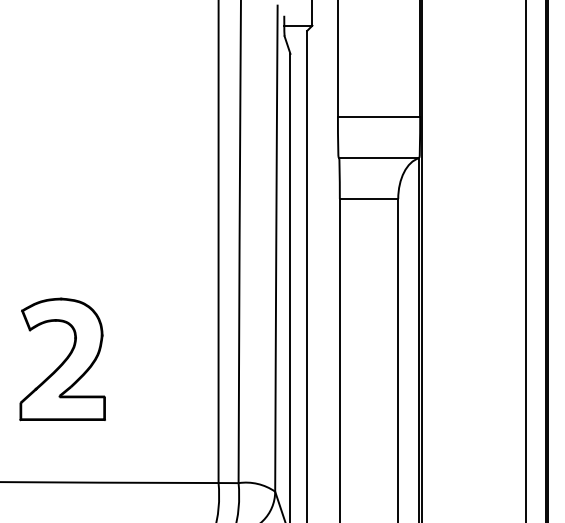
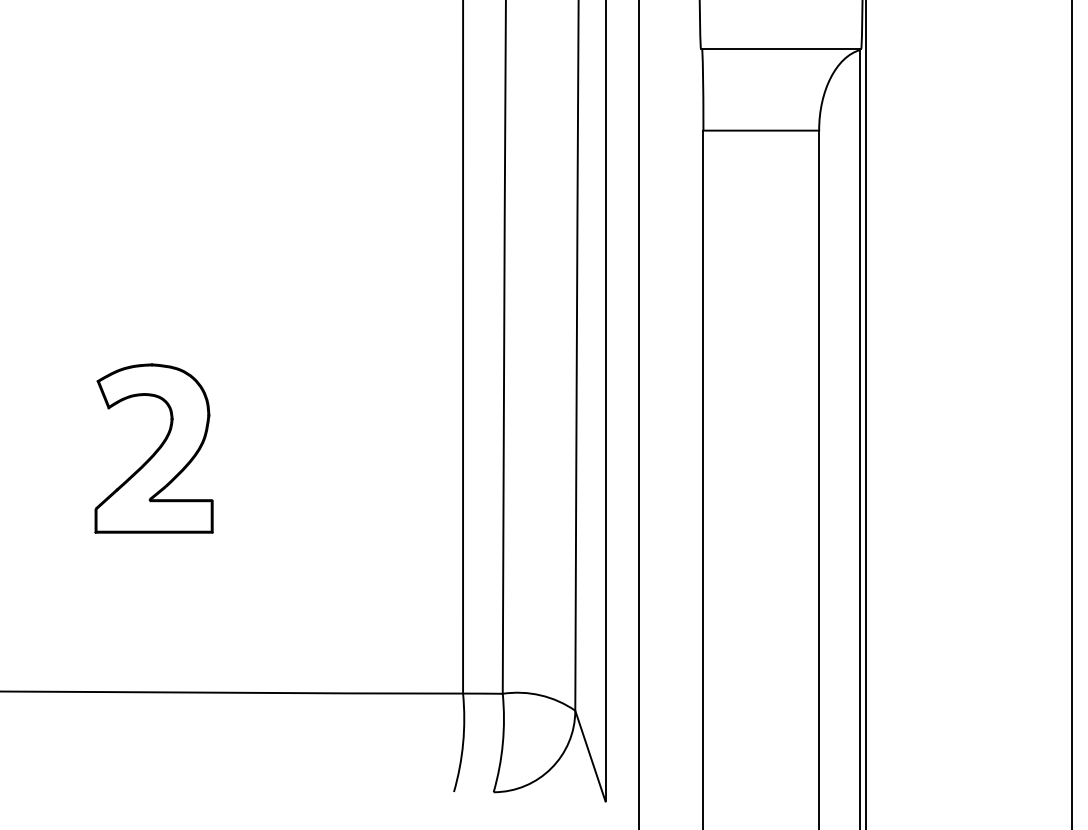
part: (62, 359) -> (153, 448), size x0.7

